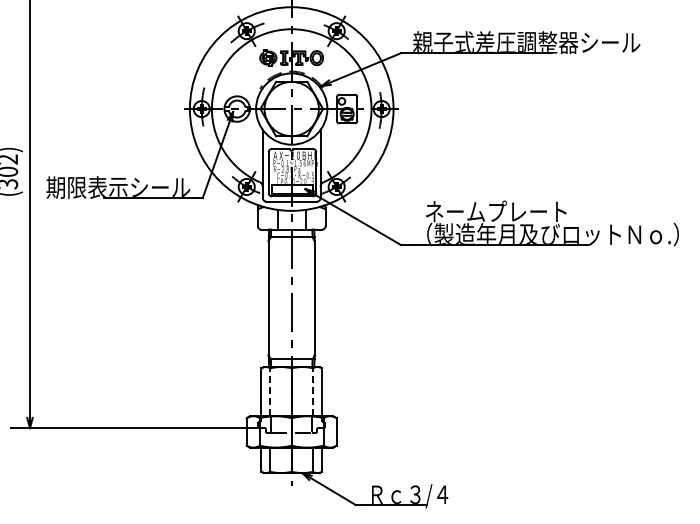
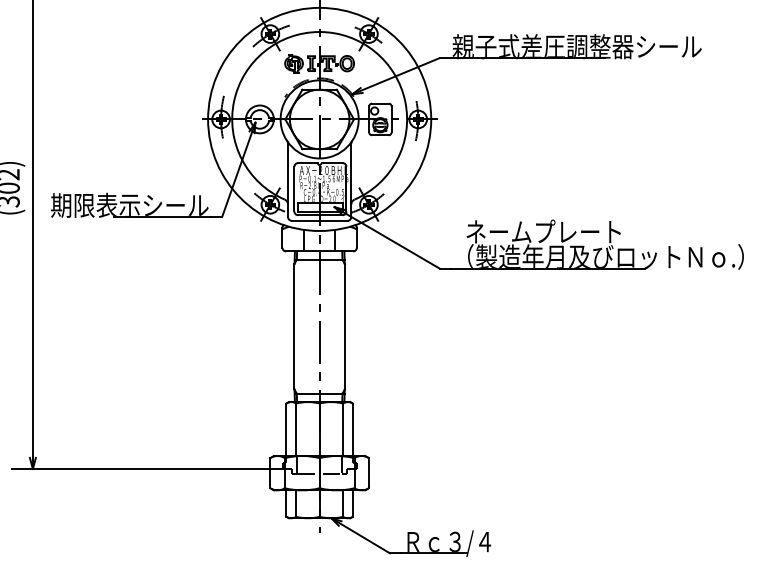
line: (270, 392) -> (296, 429), dashed -> solid
line: (313, 392) -> (343, 429), dashed -> solid

